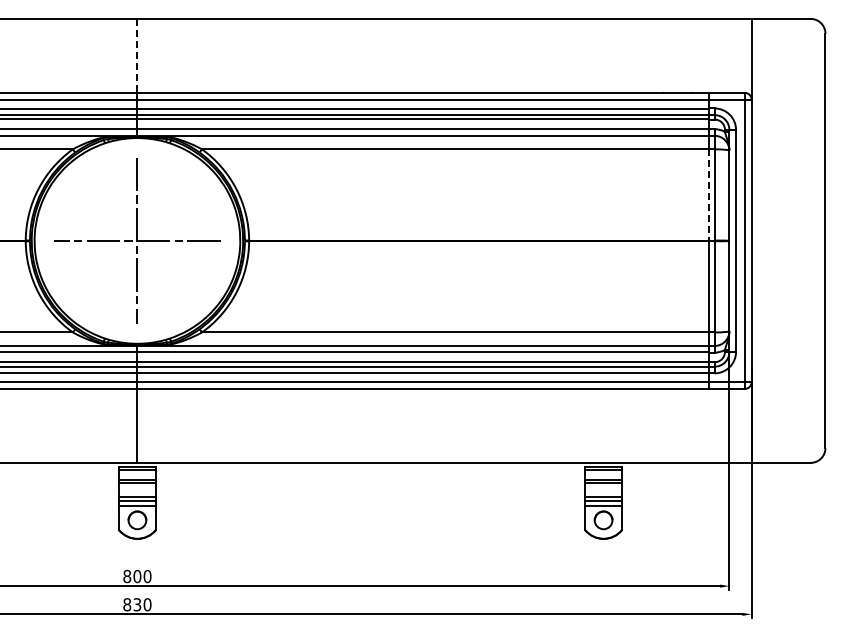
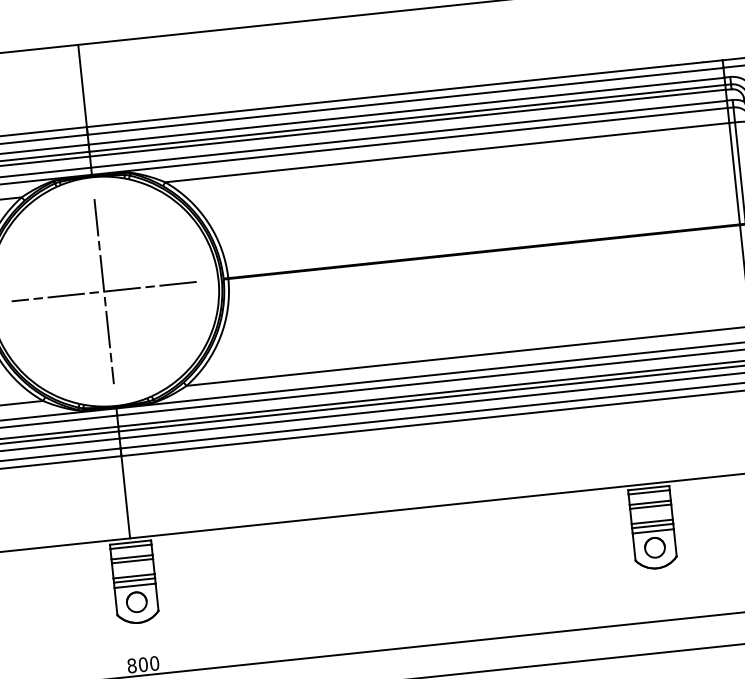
line: (137, 59) -> (83, 89), dashed -> solid
line: (709, 194) -> (734, 173), dashed -> solid

